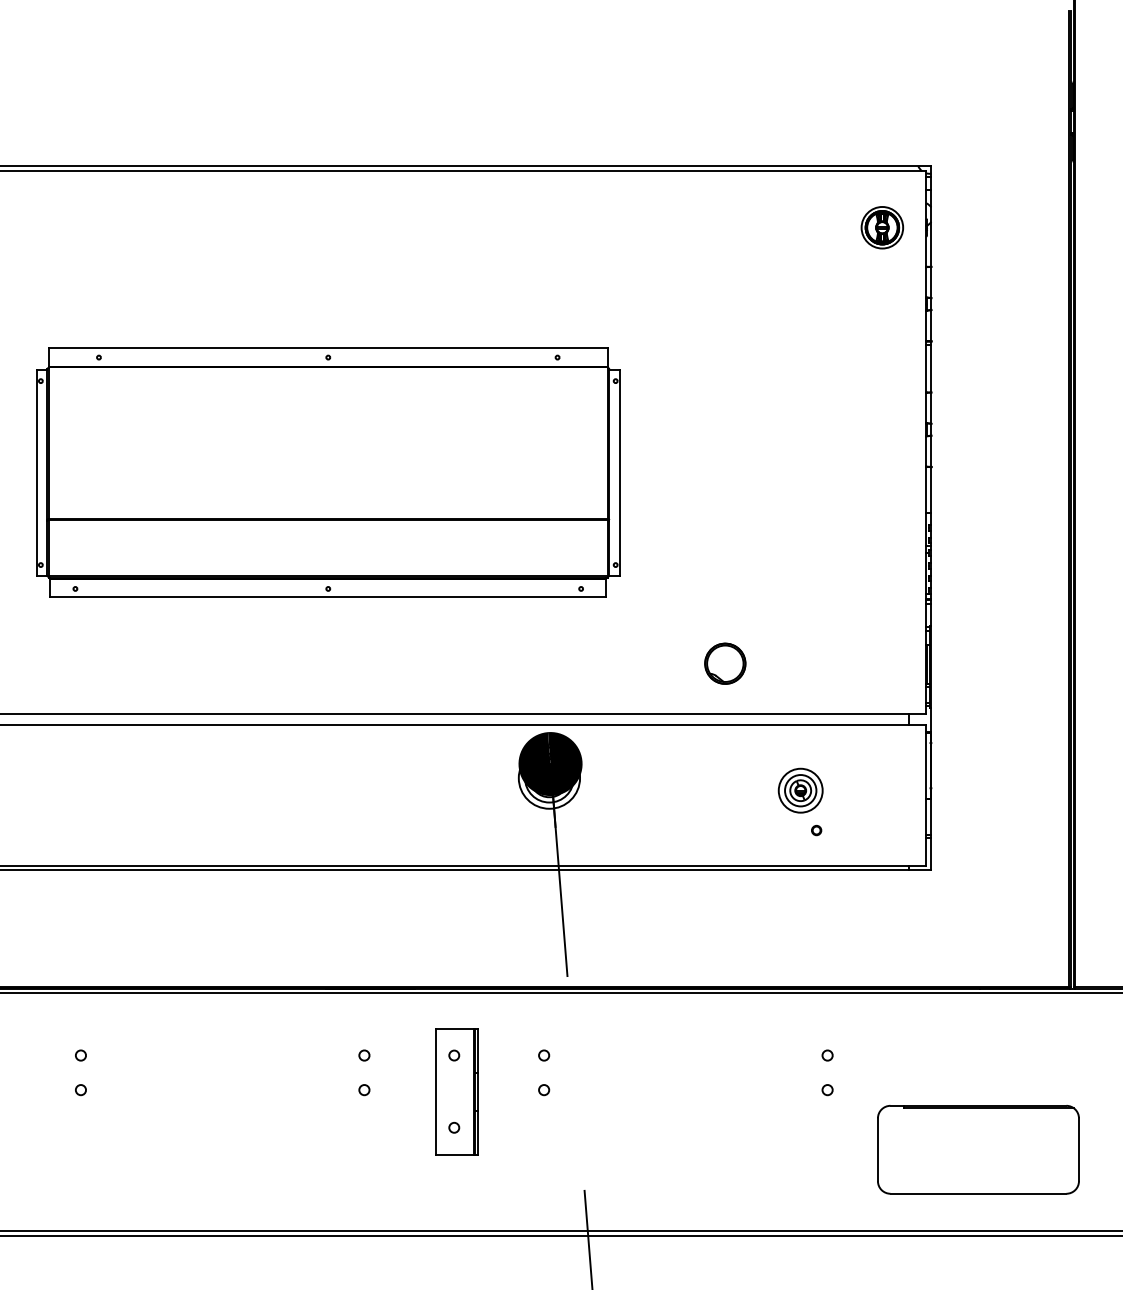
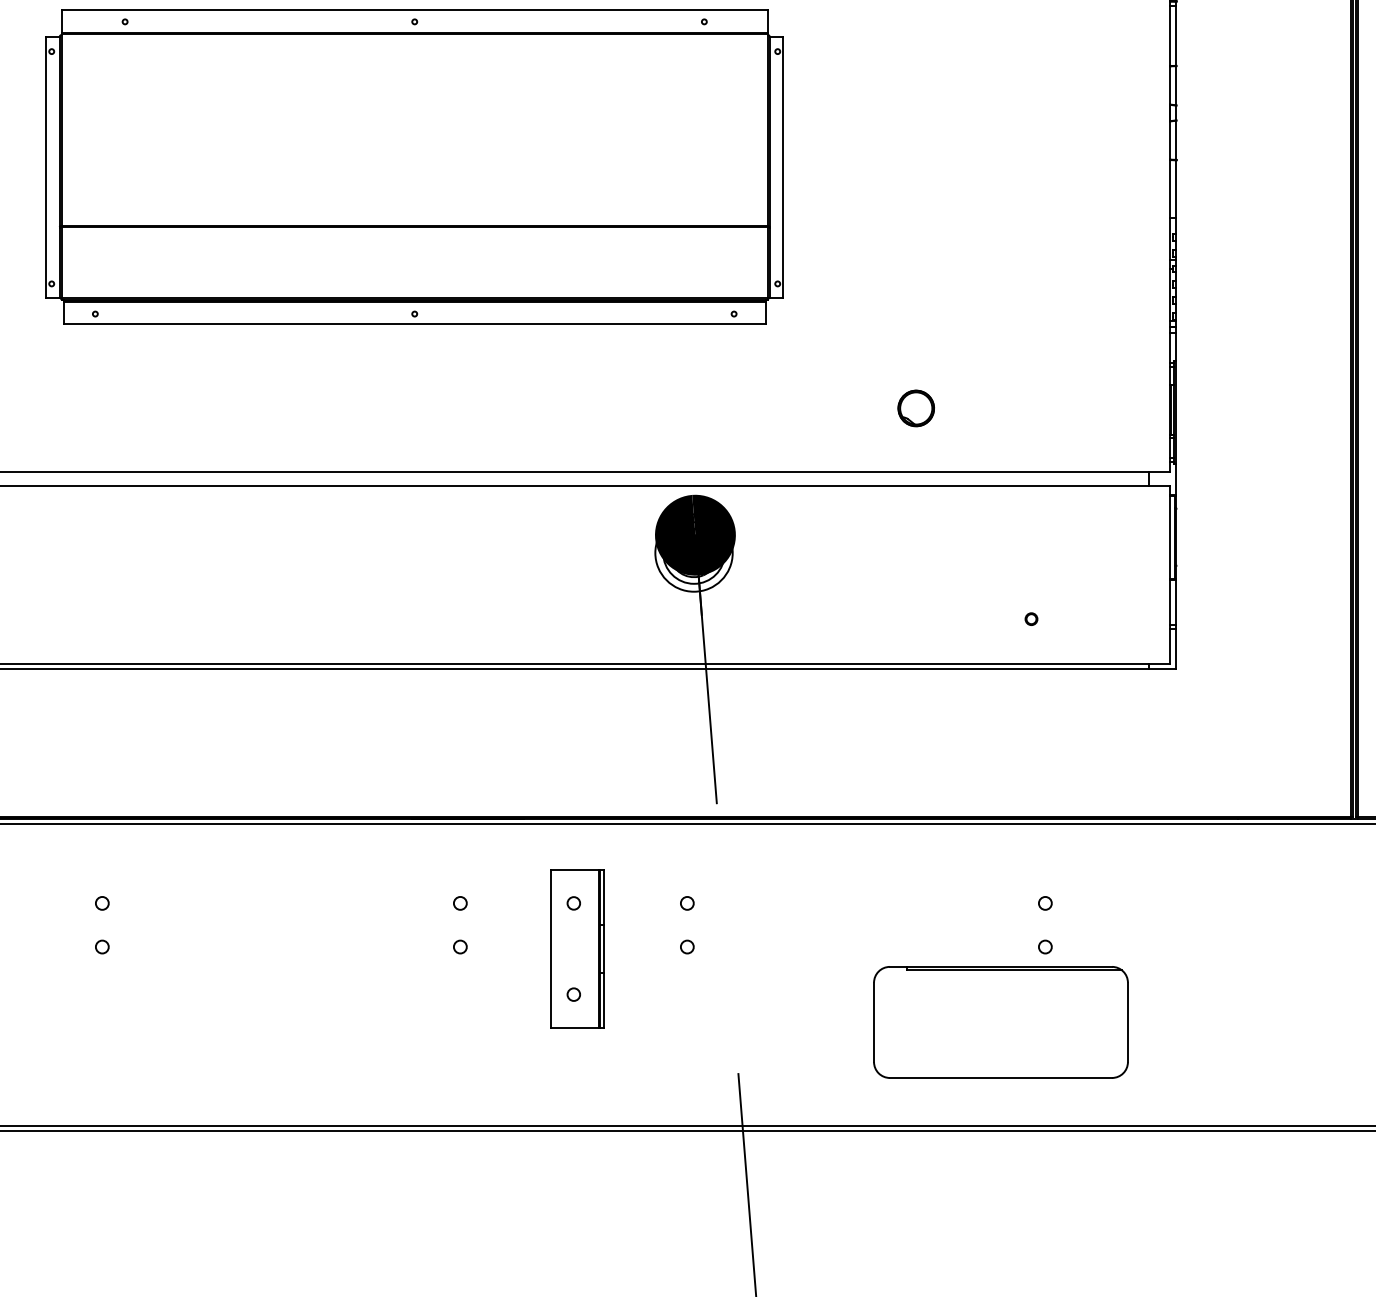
part: (725, 663) -> (916, 408), size x0.7
part: (800, 790) -> (1011, 568), removed
part: (978, 1149) -> (1001, 1022), moved

